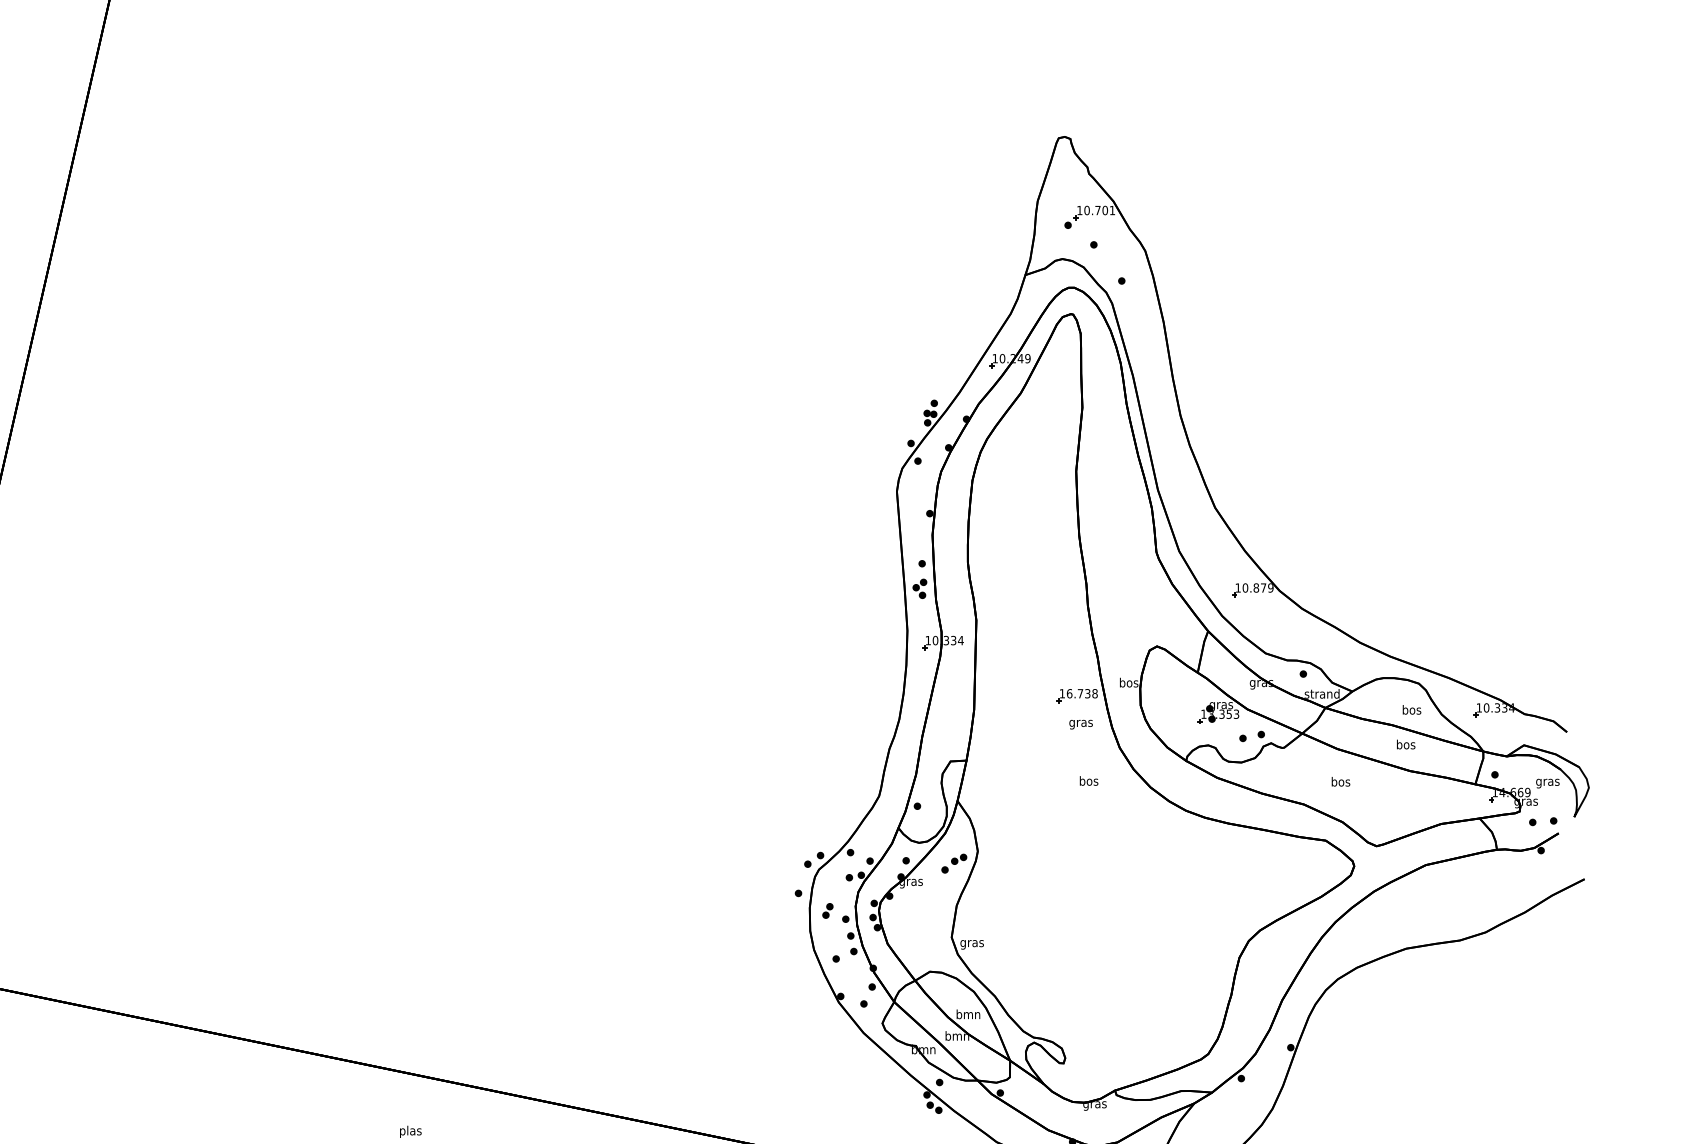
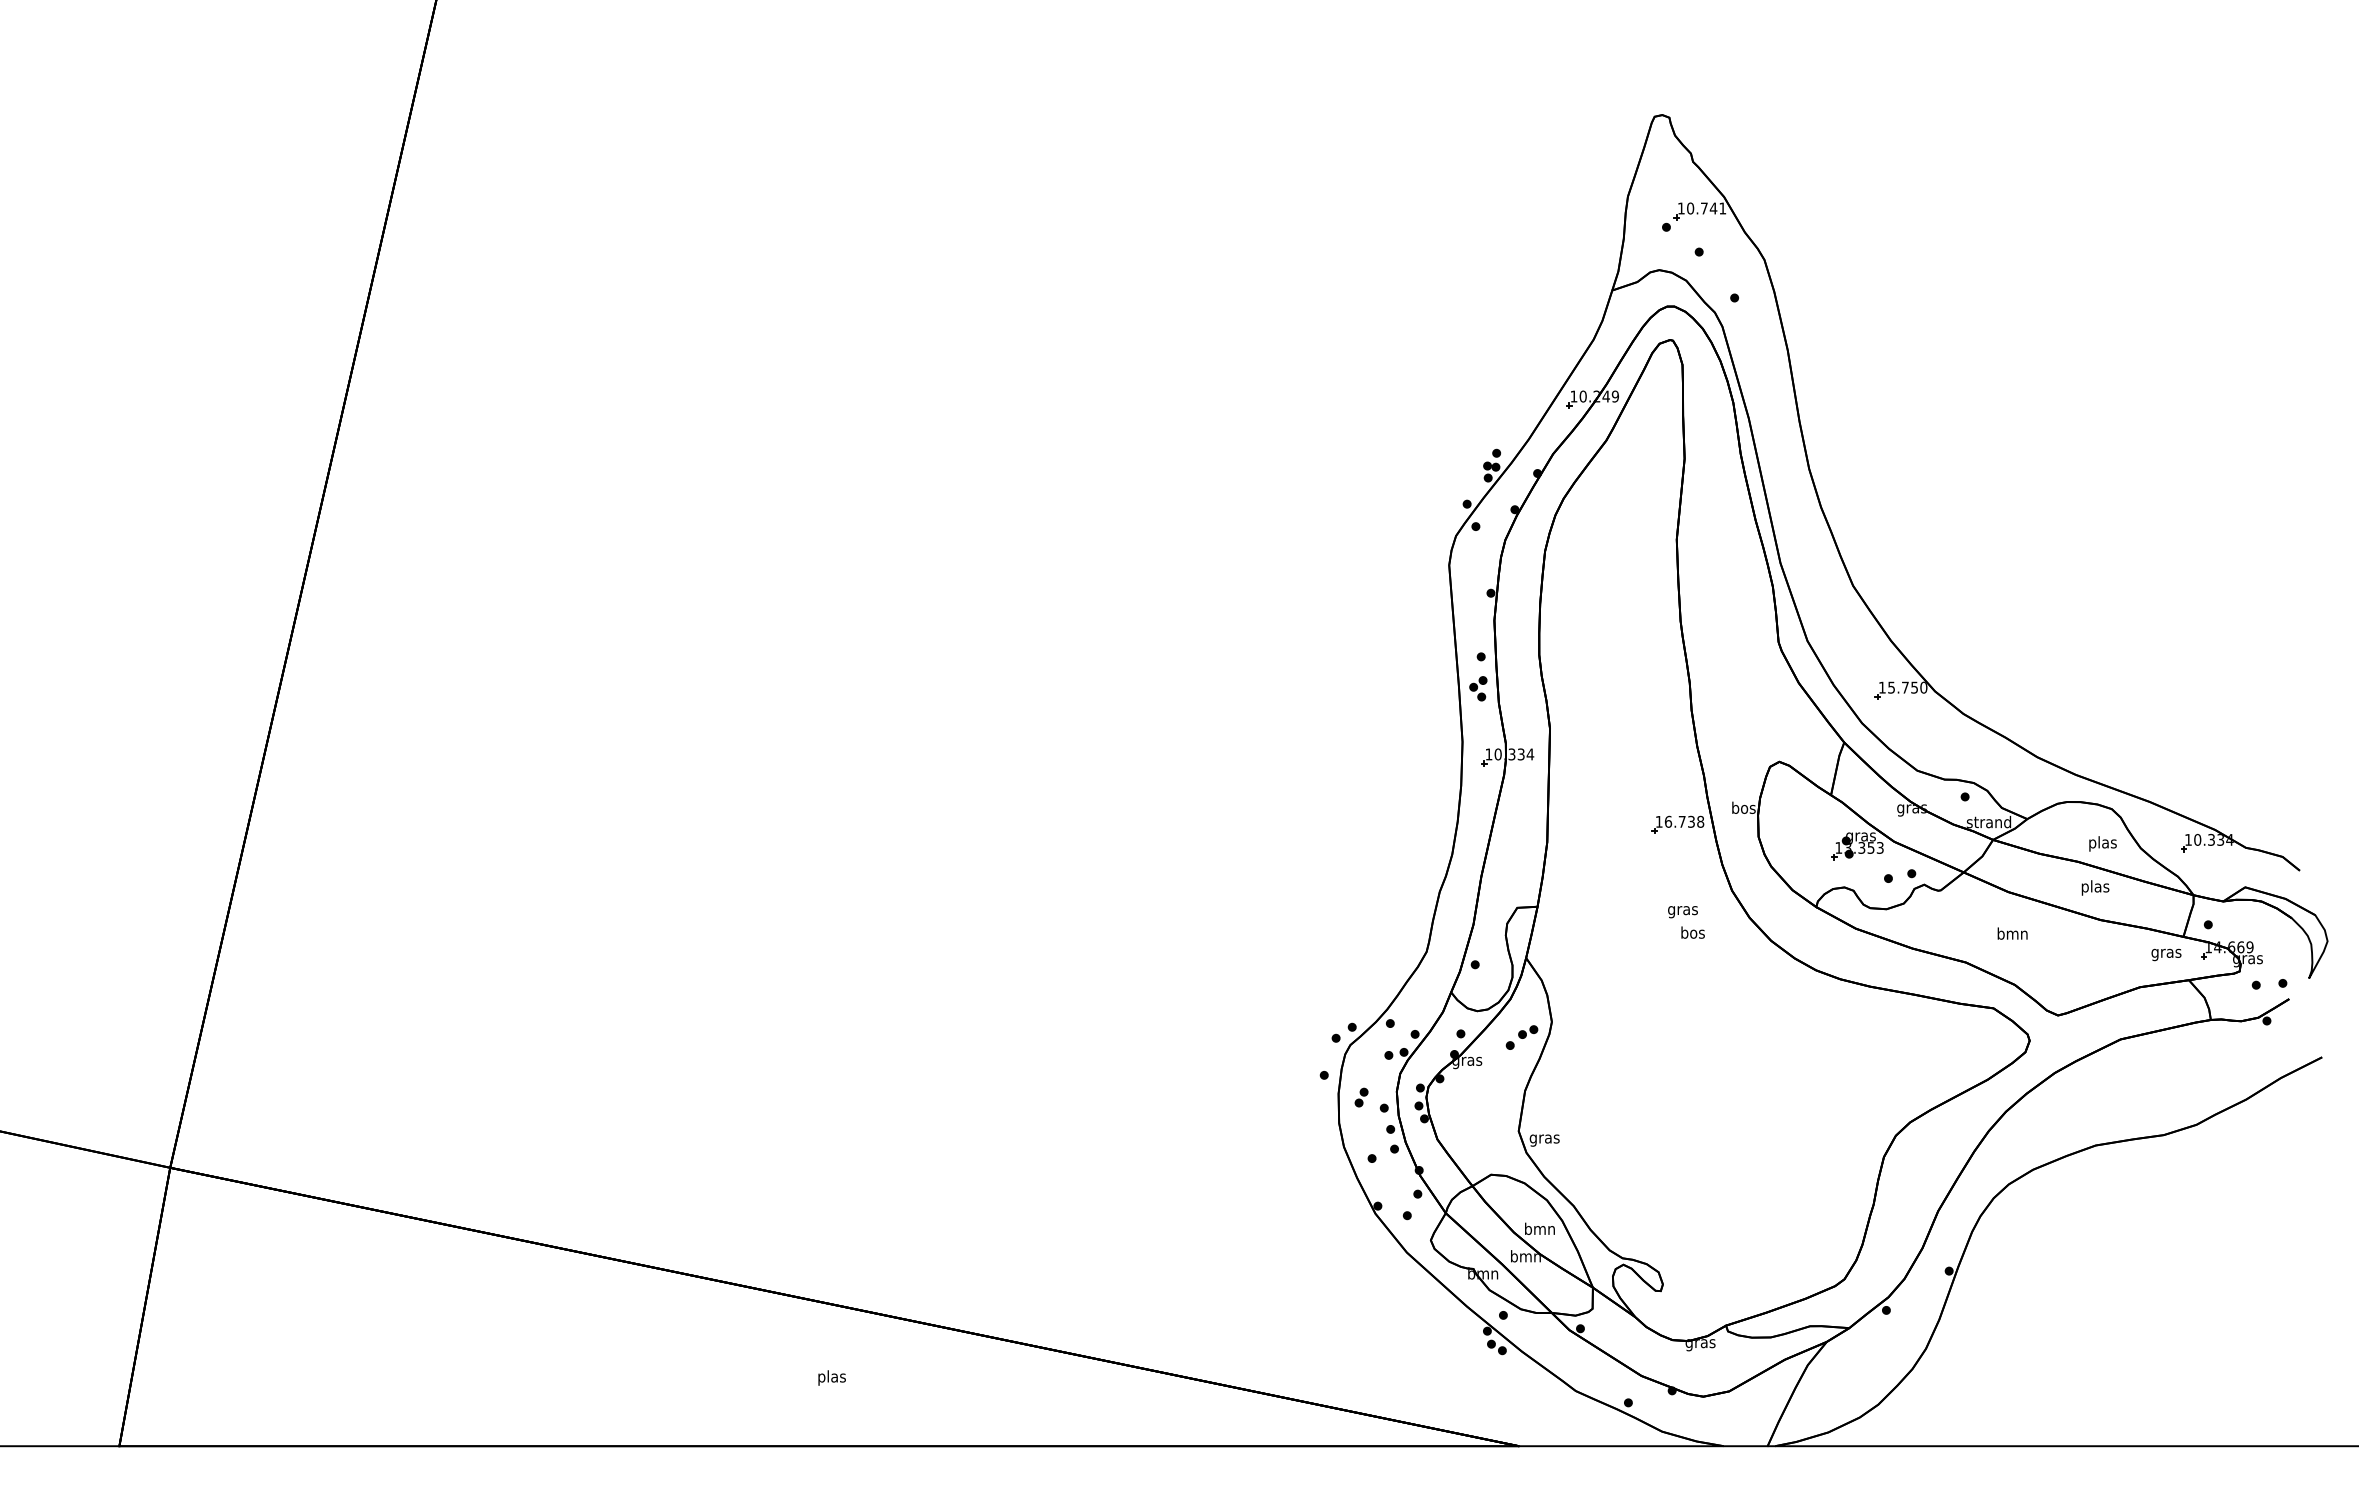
text: (1105, 210) -> (1713, 208), 10.701 -> 10.741
text: (1257, 587) -> (1907, 687), 10.879 -> 15.750
text: (1411, 710) -> (2102, 843), bos -> plas
text: (1080, 724) -> (1682, 912), moved
text: (1406, 745) -> (2095, 887), bos -> plas
text: (1340, 781) -> (2012, 933), bos -> bmn
text: (1547, 783) -> (2166, 954), moved

